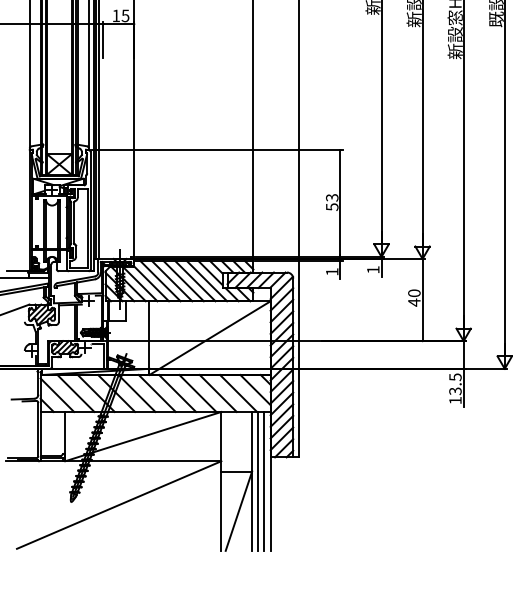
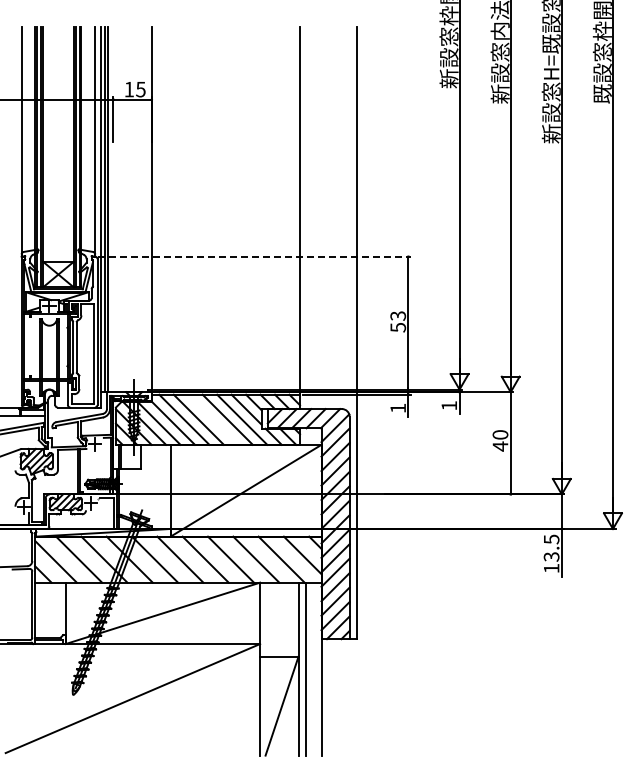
line: (216, 149) -> (254, 256), solid -> dashed
line: (183, 280) -> (213, 419), removed
line: (264, 480) -> (313, 668), removed

